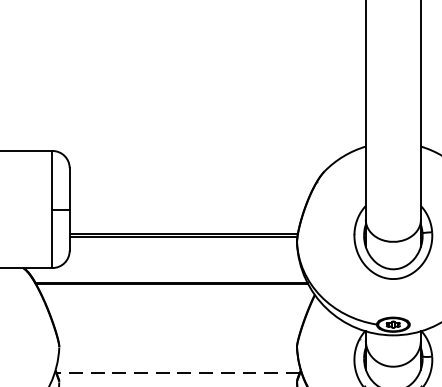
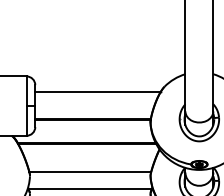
line: (192, 182) -> (97, 92), added
line: (178, 338) -> (90, 171), added
line: (178, 371) -> (90, 188), dashed -> solid

